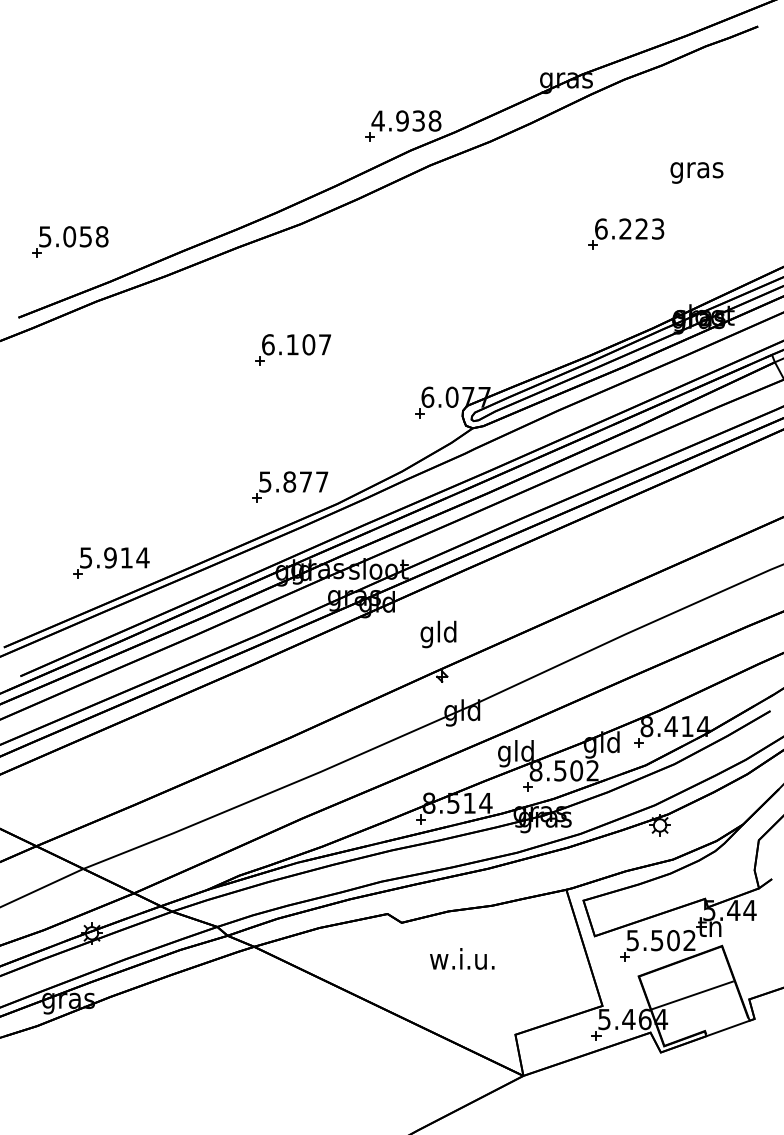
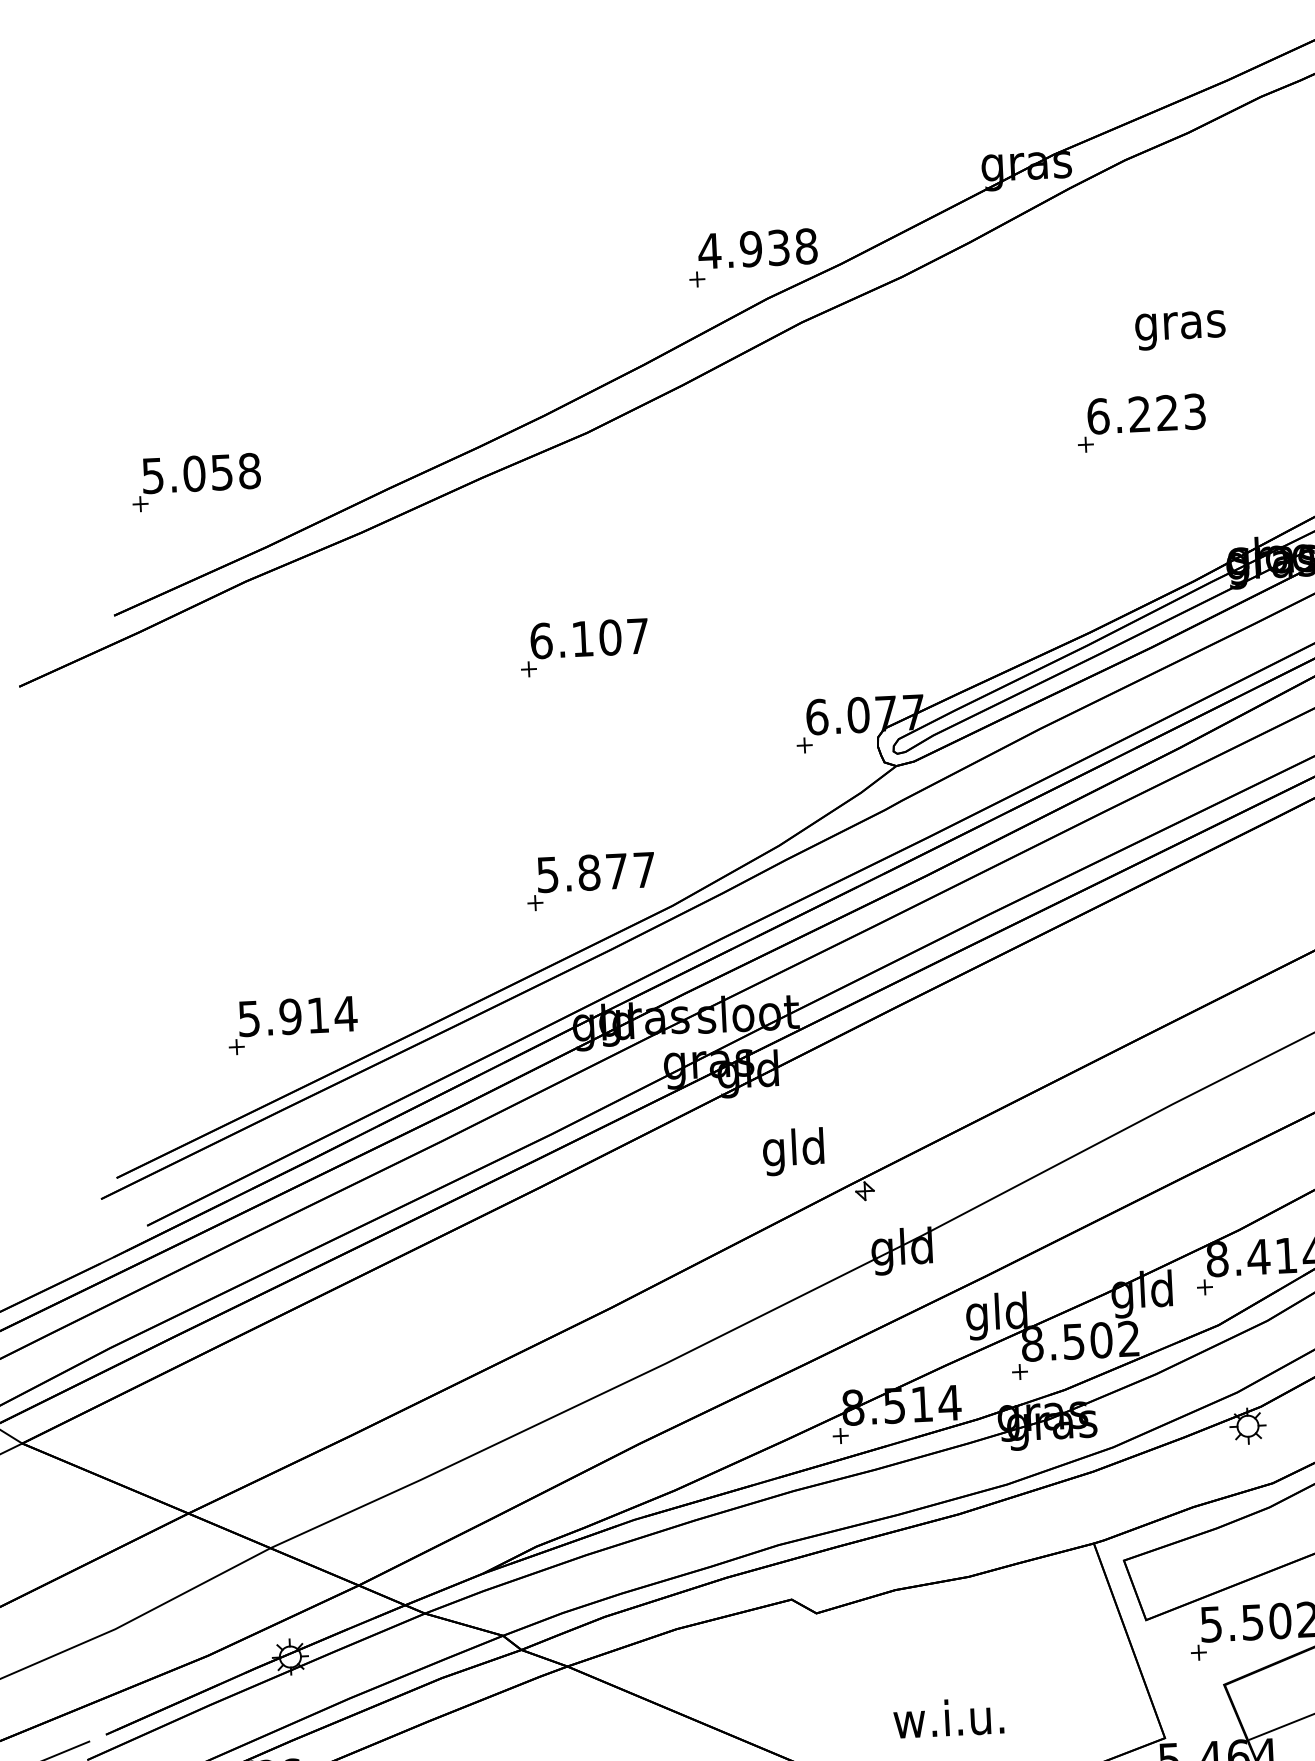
text: (696, 172) -> (1179, 329), moved
text: (438, 634) -> (793, 1151), moved
text: (462, 958) -> (949, 1717), moved

